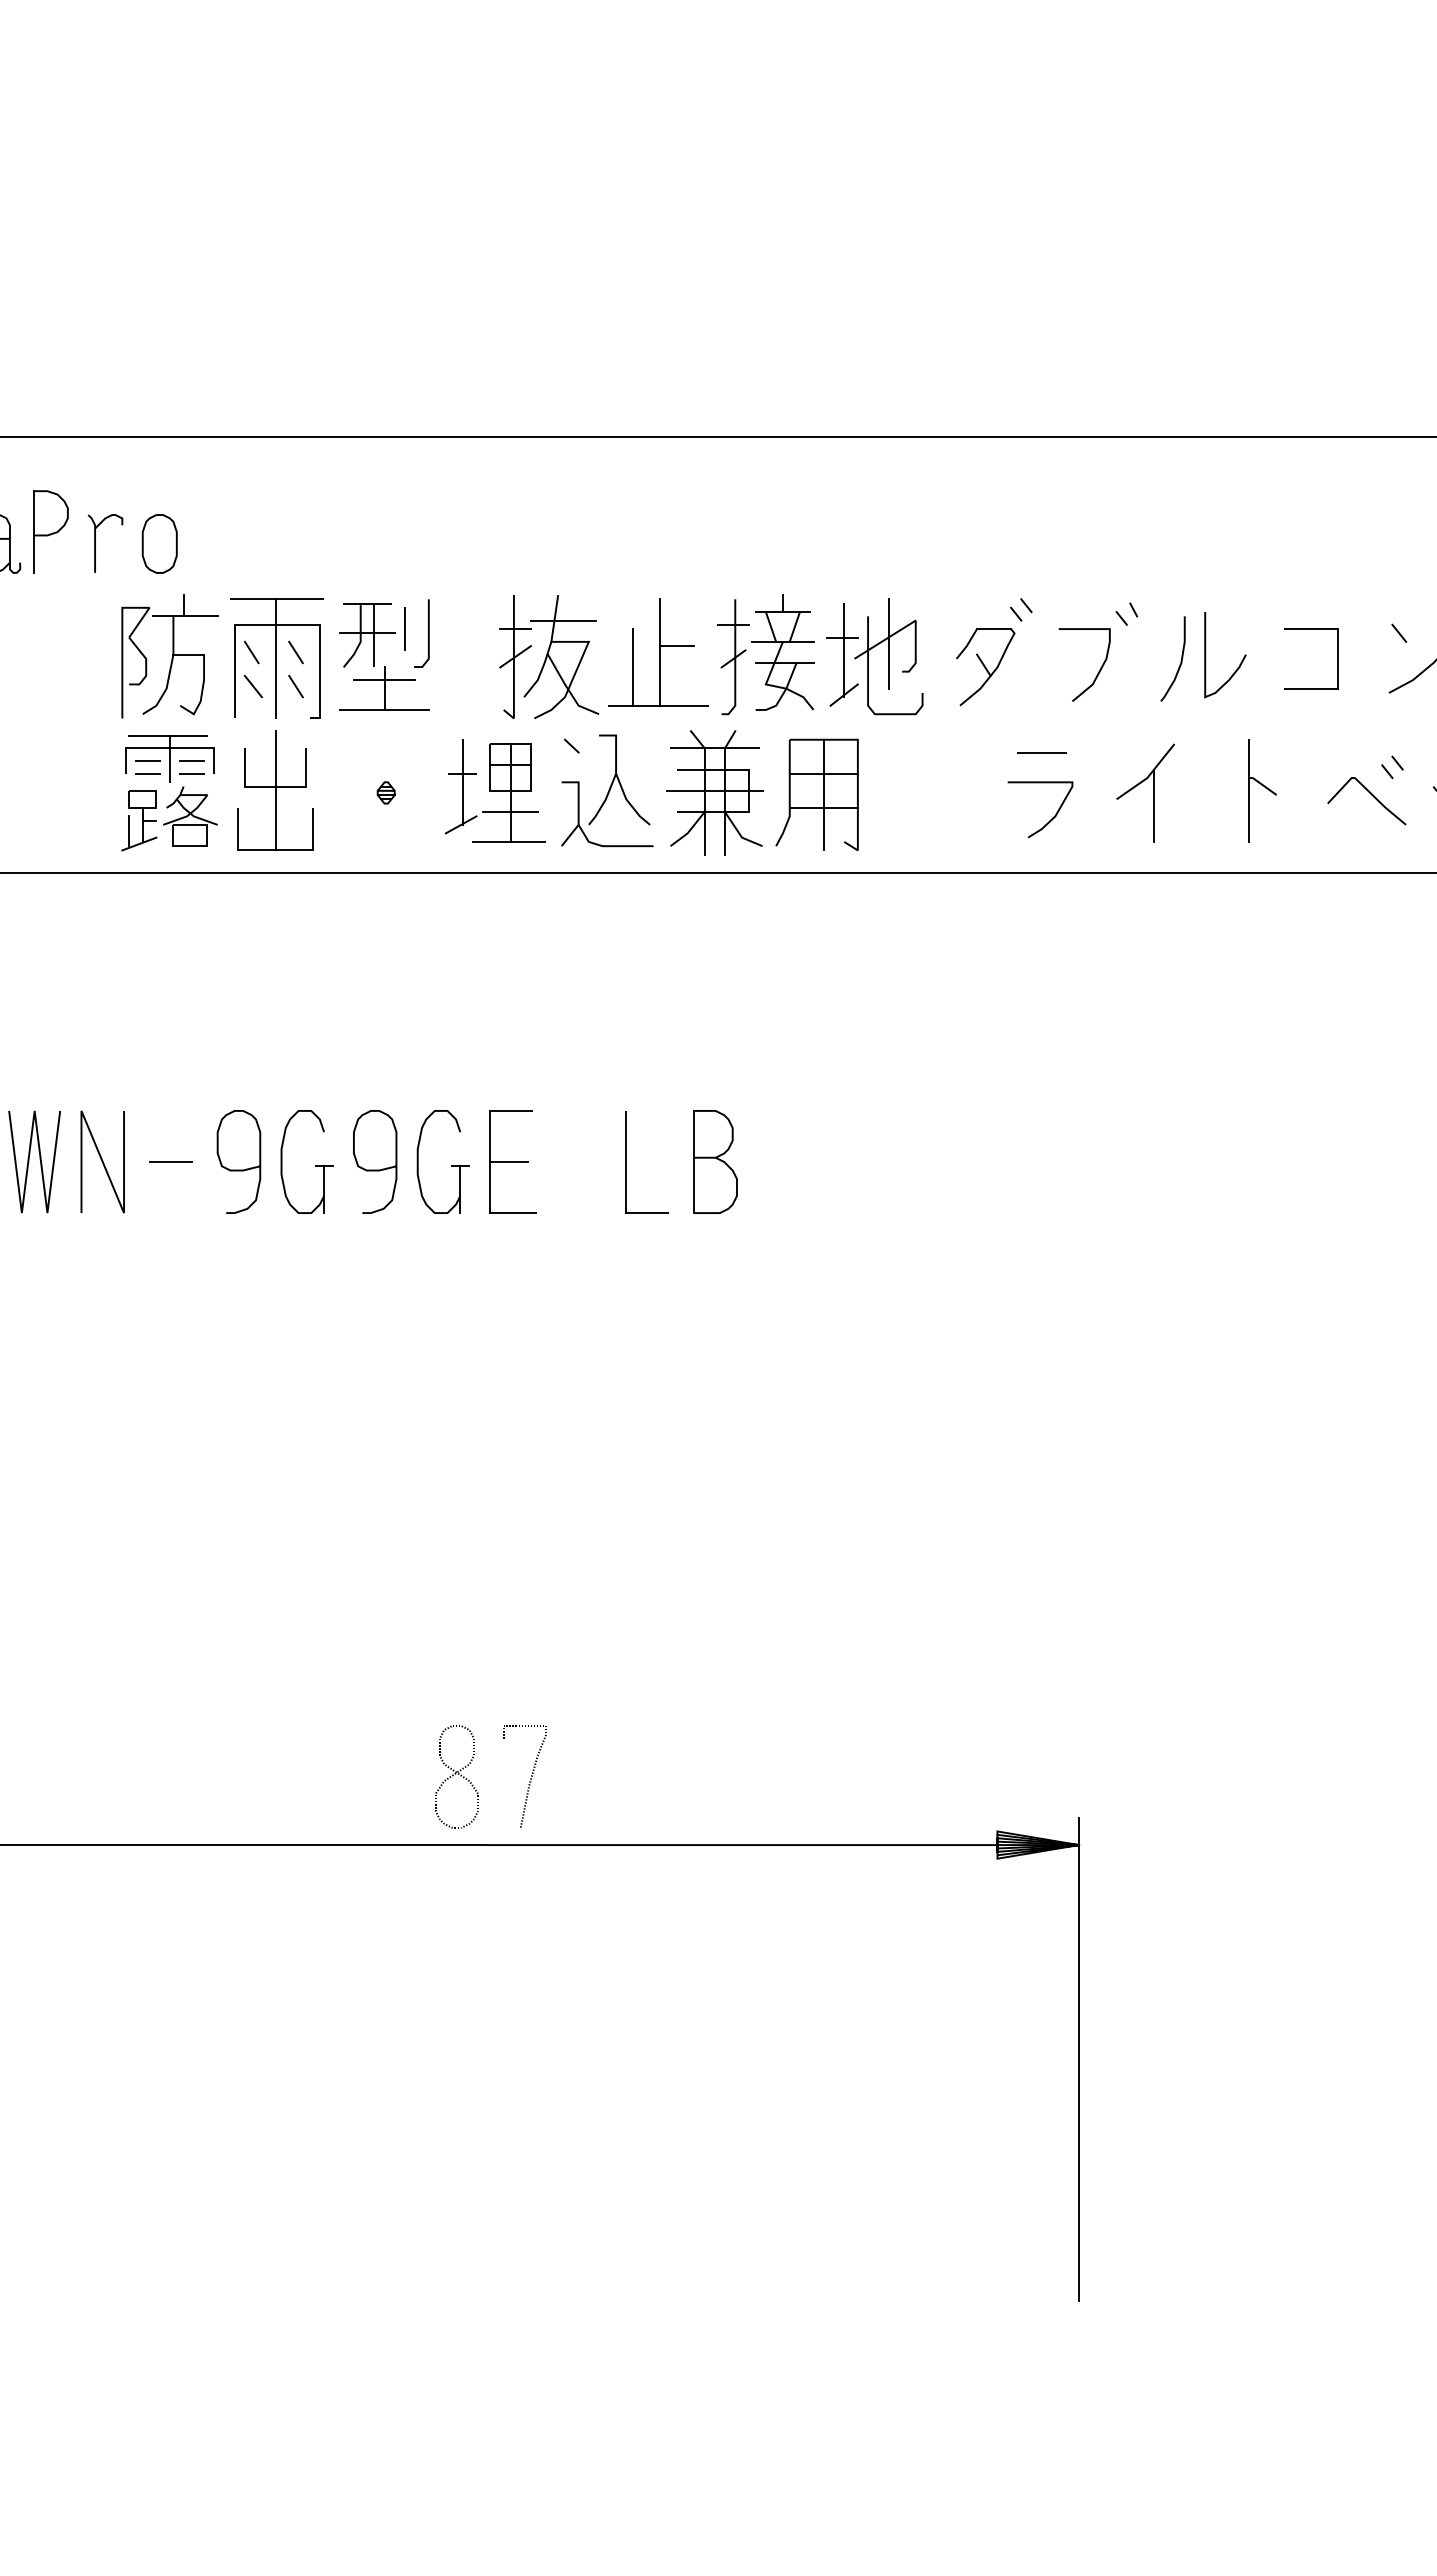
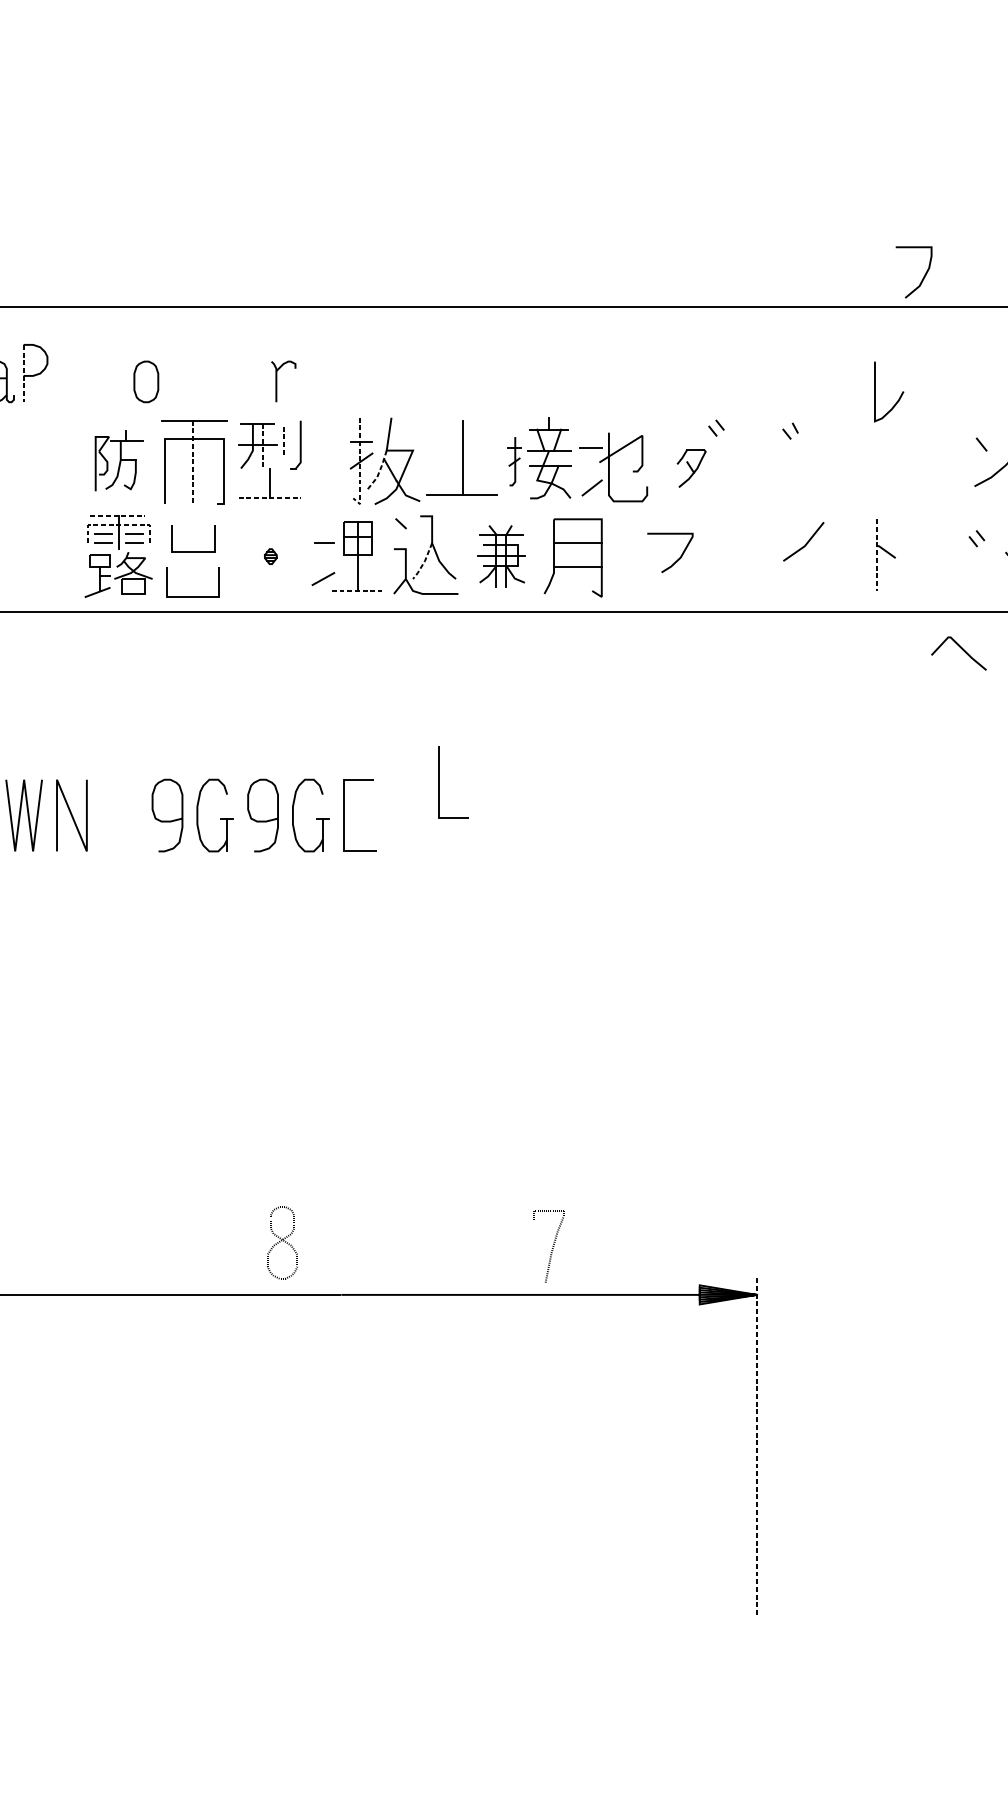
line: (33, 532) -> (23, 373), solid -> dashed
part: (95, 543) -> (276, 381), moved
part: (159, 543) -> (146, 381), moved
line: (562, 620) -> (394, 435), removed
line: (404, 629) -> (283, 441), solid -> dashed
line: (374, 636) -> (262, 446), solid -> dashed
line: (888, 643) -> (623, 451), removed
line: (677, 646) -> (475, 453), removed
line: (844, 650) -> (592, 456), removed
line: (251, 652) -> (176, 458), removed
line: (295, 652) -> (207, 458), removed
part: (169, 656) -> (118, 460), size x0.7
part: (733, 657) -> (514, 461), size x0.6
line: (275, 658) -> (193, 462), solid -> dashed
line: (1337, 658) -> (938, 462), removed
curve: (1180, 660) -> (828, 463), removed
curve: (1240, 662) -> (899, 397), moved
line: (513, 664) -> (360, 466), solid -> dashed
line: (633, 667) -> (444, 468), removed
part: (985, 667) -> (691, 468), size x0.7
line: (541, 671) -> (379, 471), solid -> dashed
curve: (1098, 671) -> (923, 277), moved
line: (384, 680) -> (269, 477), removed
line: (252, 686) -> (177, 481), removed
line: (295, 686) -> (207, 481), removed
line: (385, 709) -> (270, 498), solid -> dashed
line: (168, 735) -> (118, 516), solid -> dashed
line: (170, 748) -> (119, 525), solid -> dashed
line: (1041, 752) -> (730, 528), removed
line: (462, 781) -> (324, 548), removed
line: (275, 790) -> (193, 554), removed
line: (1249, 791) -> (876, 555), solid -> dashed
part: (714, 792) -> (501, 556), size x0.7
line: (823, 794) -> (577, 557), removed
line: (1371, 795) -> (962, 649), moved
line: (604, 801) -> (424, 562), solid -> dashed
line: (1154, 805) -> (809, 565), removed
line: (510, 812) -> (358, 570), removed
curve: (1050, 819) -> (677, 559), moved
line: (129, 831) -> (90, 583), removed
line: (508, 841) -> (356, 590), solid -> dashed
line: (170, 1161) -> (119, 815), removed
part: (715, 1161) -> (501, 815), removed
line: (509, 1162) -> (357, 815), removed
line: (626, 1162) -> (439, 782), moved
part: (456, 1776) -> (282, 1242), moved
curve: (530, 1778) -> (552, 1248), moved
line: (1079, 2059) -> (757, 1445), solid -> dashed

